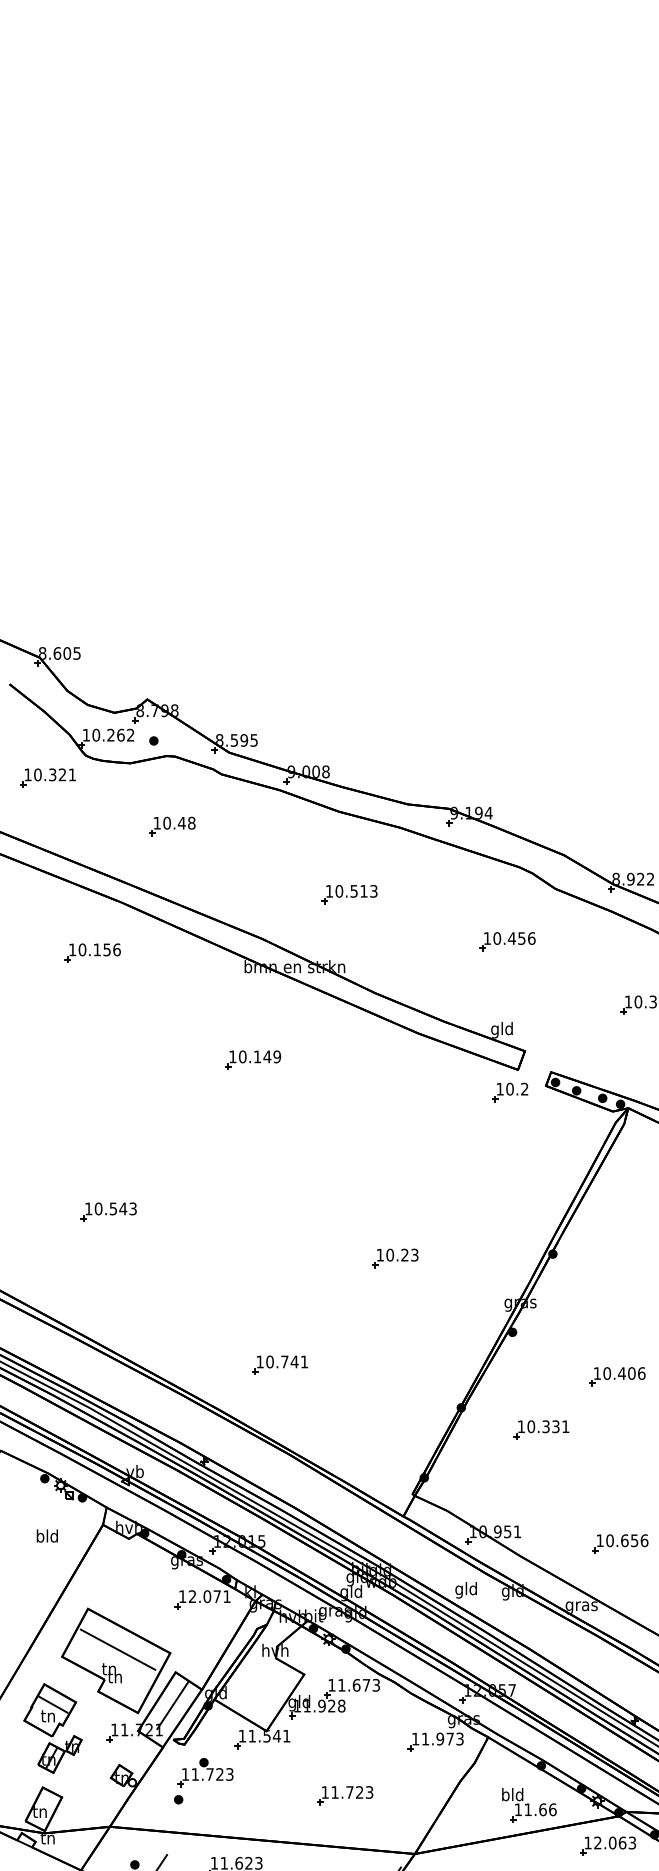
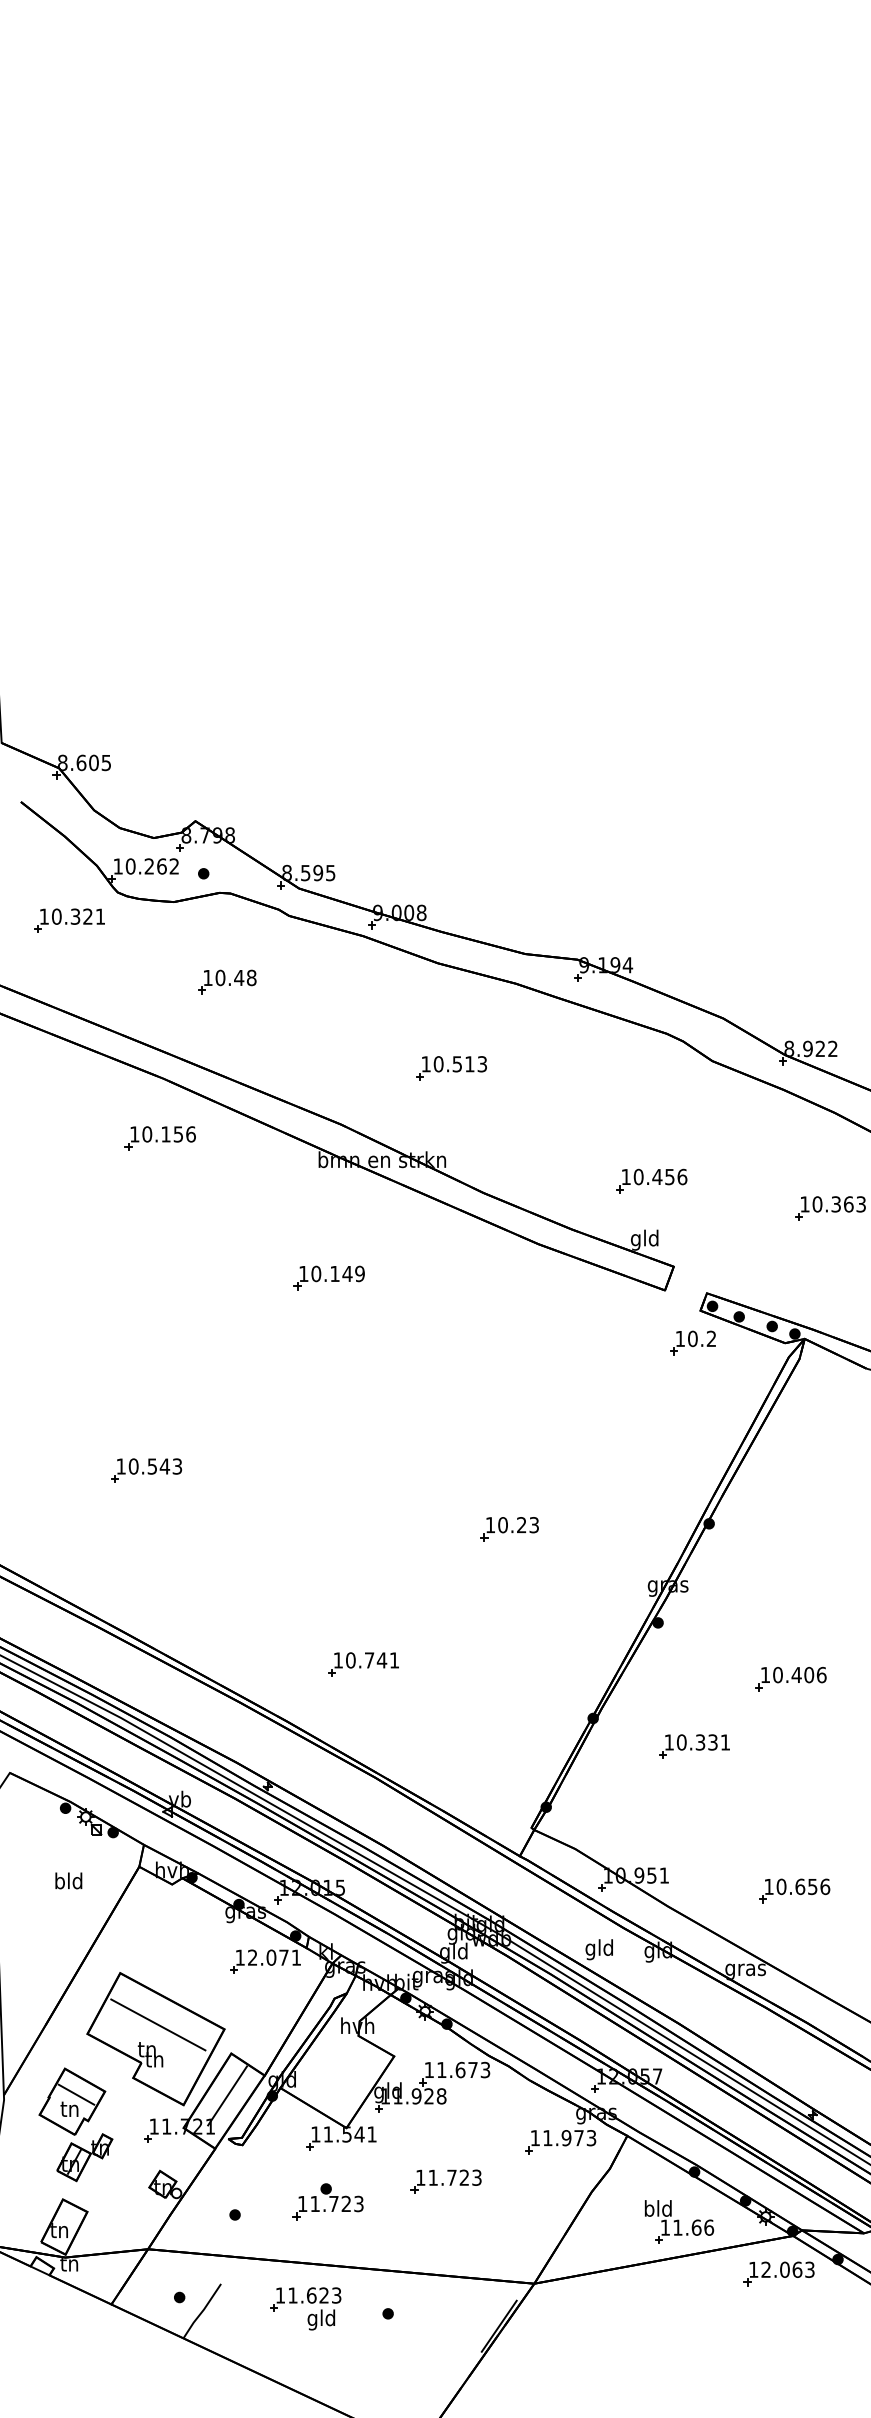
part: (507, 941) -> (651, 1180), moved
part: (92, 953) -> (159, 1138), moved
part: (509, 1092) -> (692, 1342), moved
part: (205, 1772) -> (327, 2201), moved
part: (344, 1795) -> (445, 2181), moved

